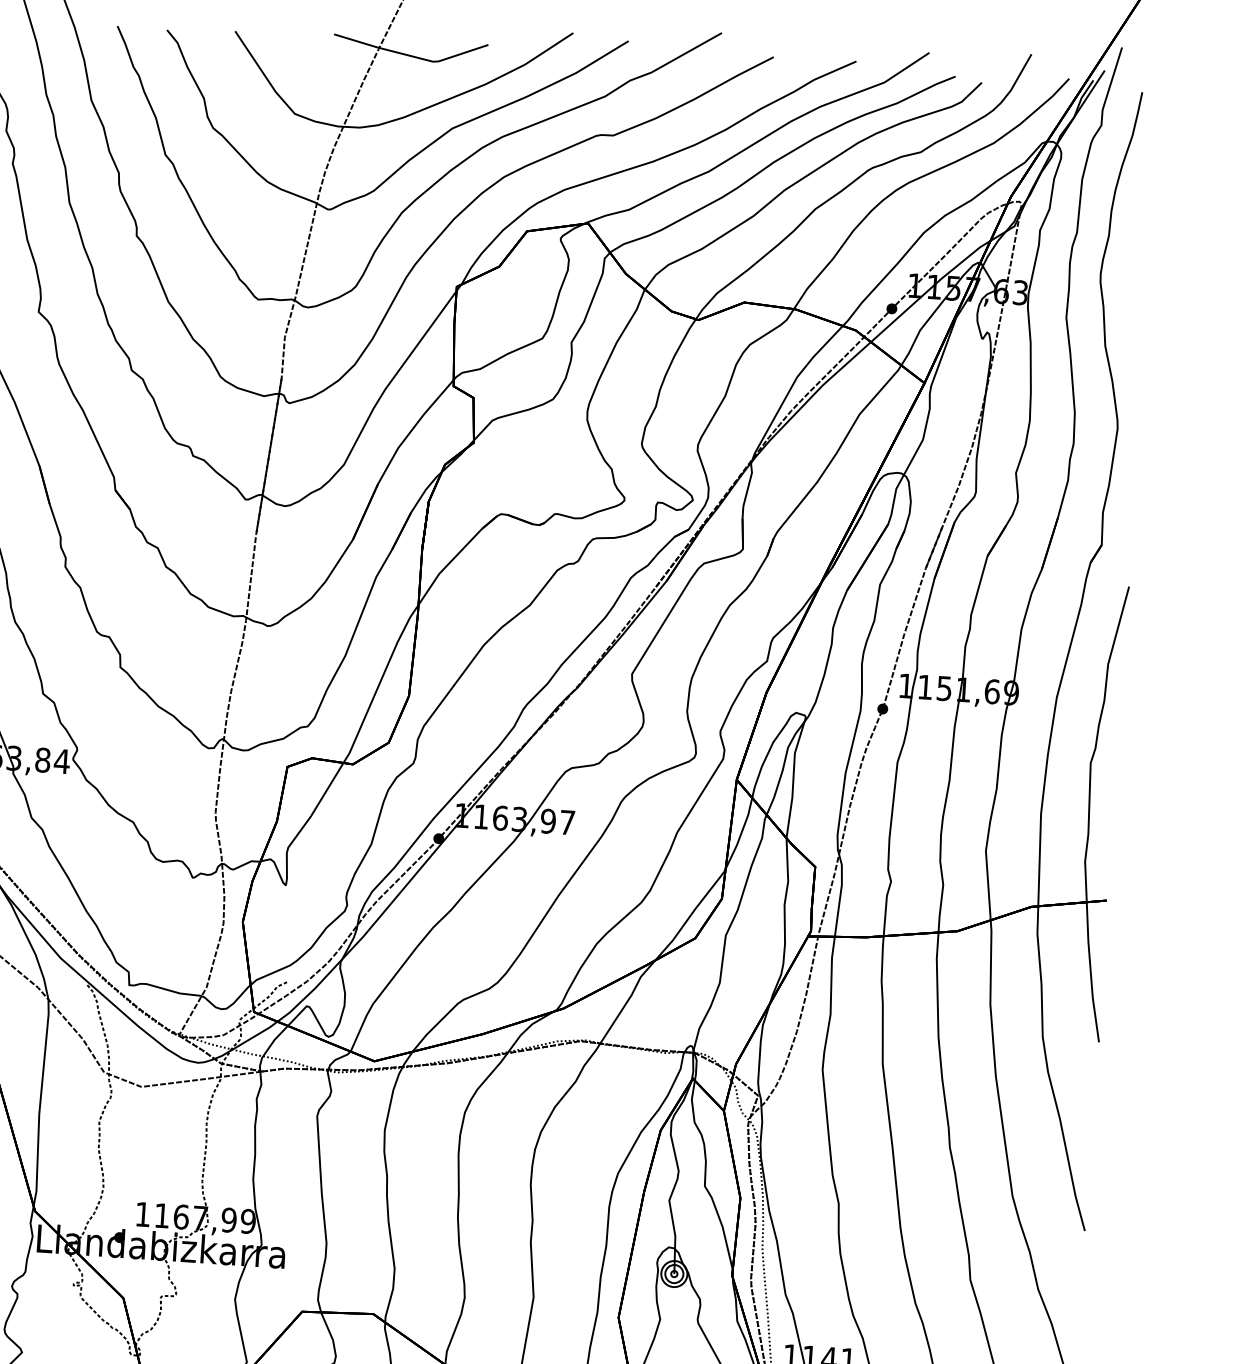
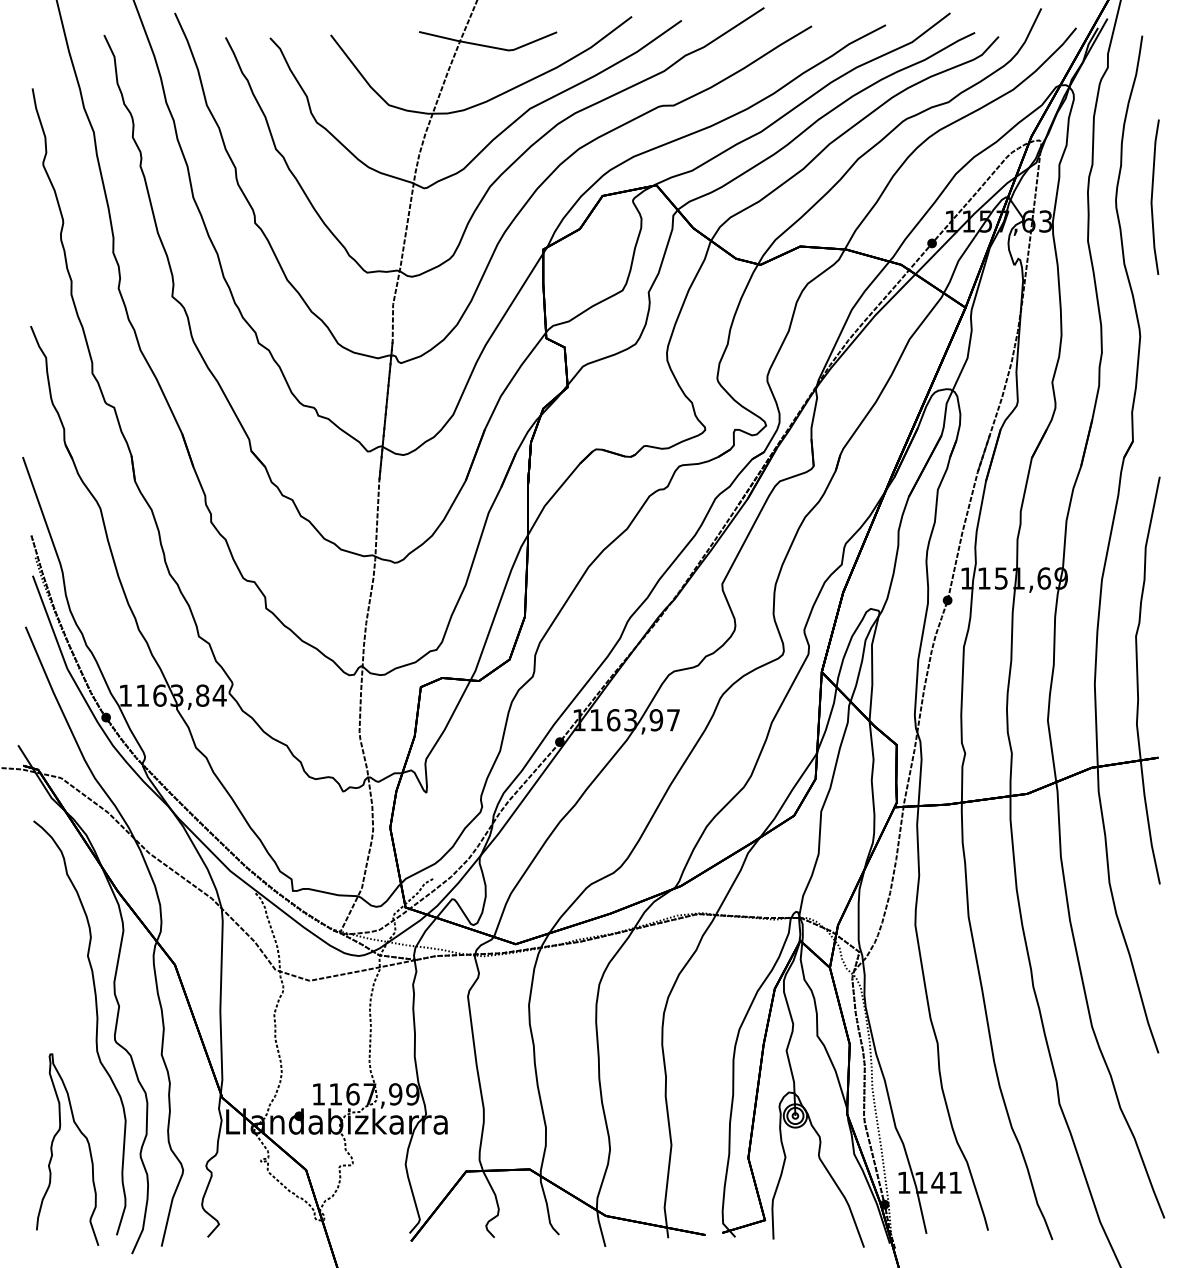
line: (1141, 272) -> (1152, 196), added

